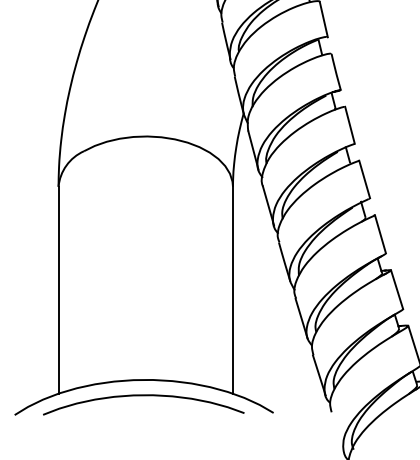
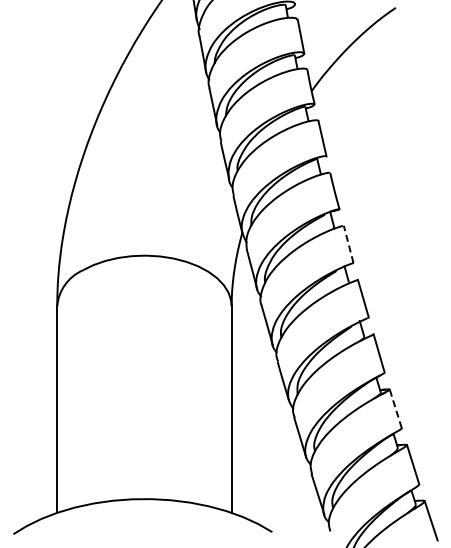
line: (349, 125) -> (348, 244), solid -> dashed
line: (396, 289) -> (395, 408), solid -> dashed
curve: (143, 396) -> (142, 515), removed

